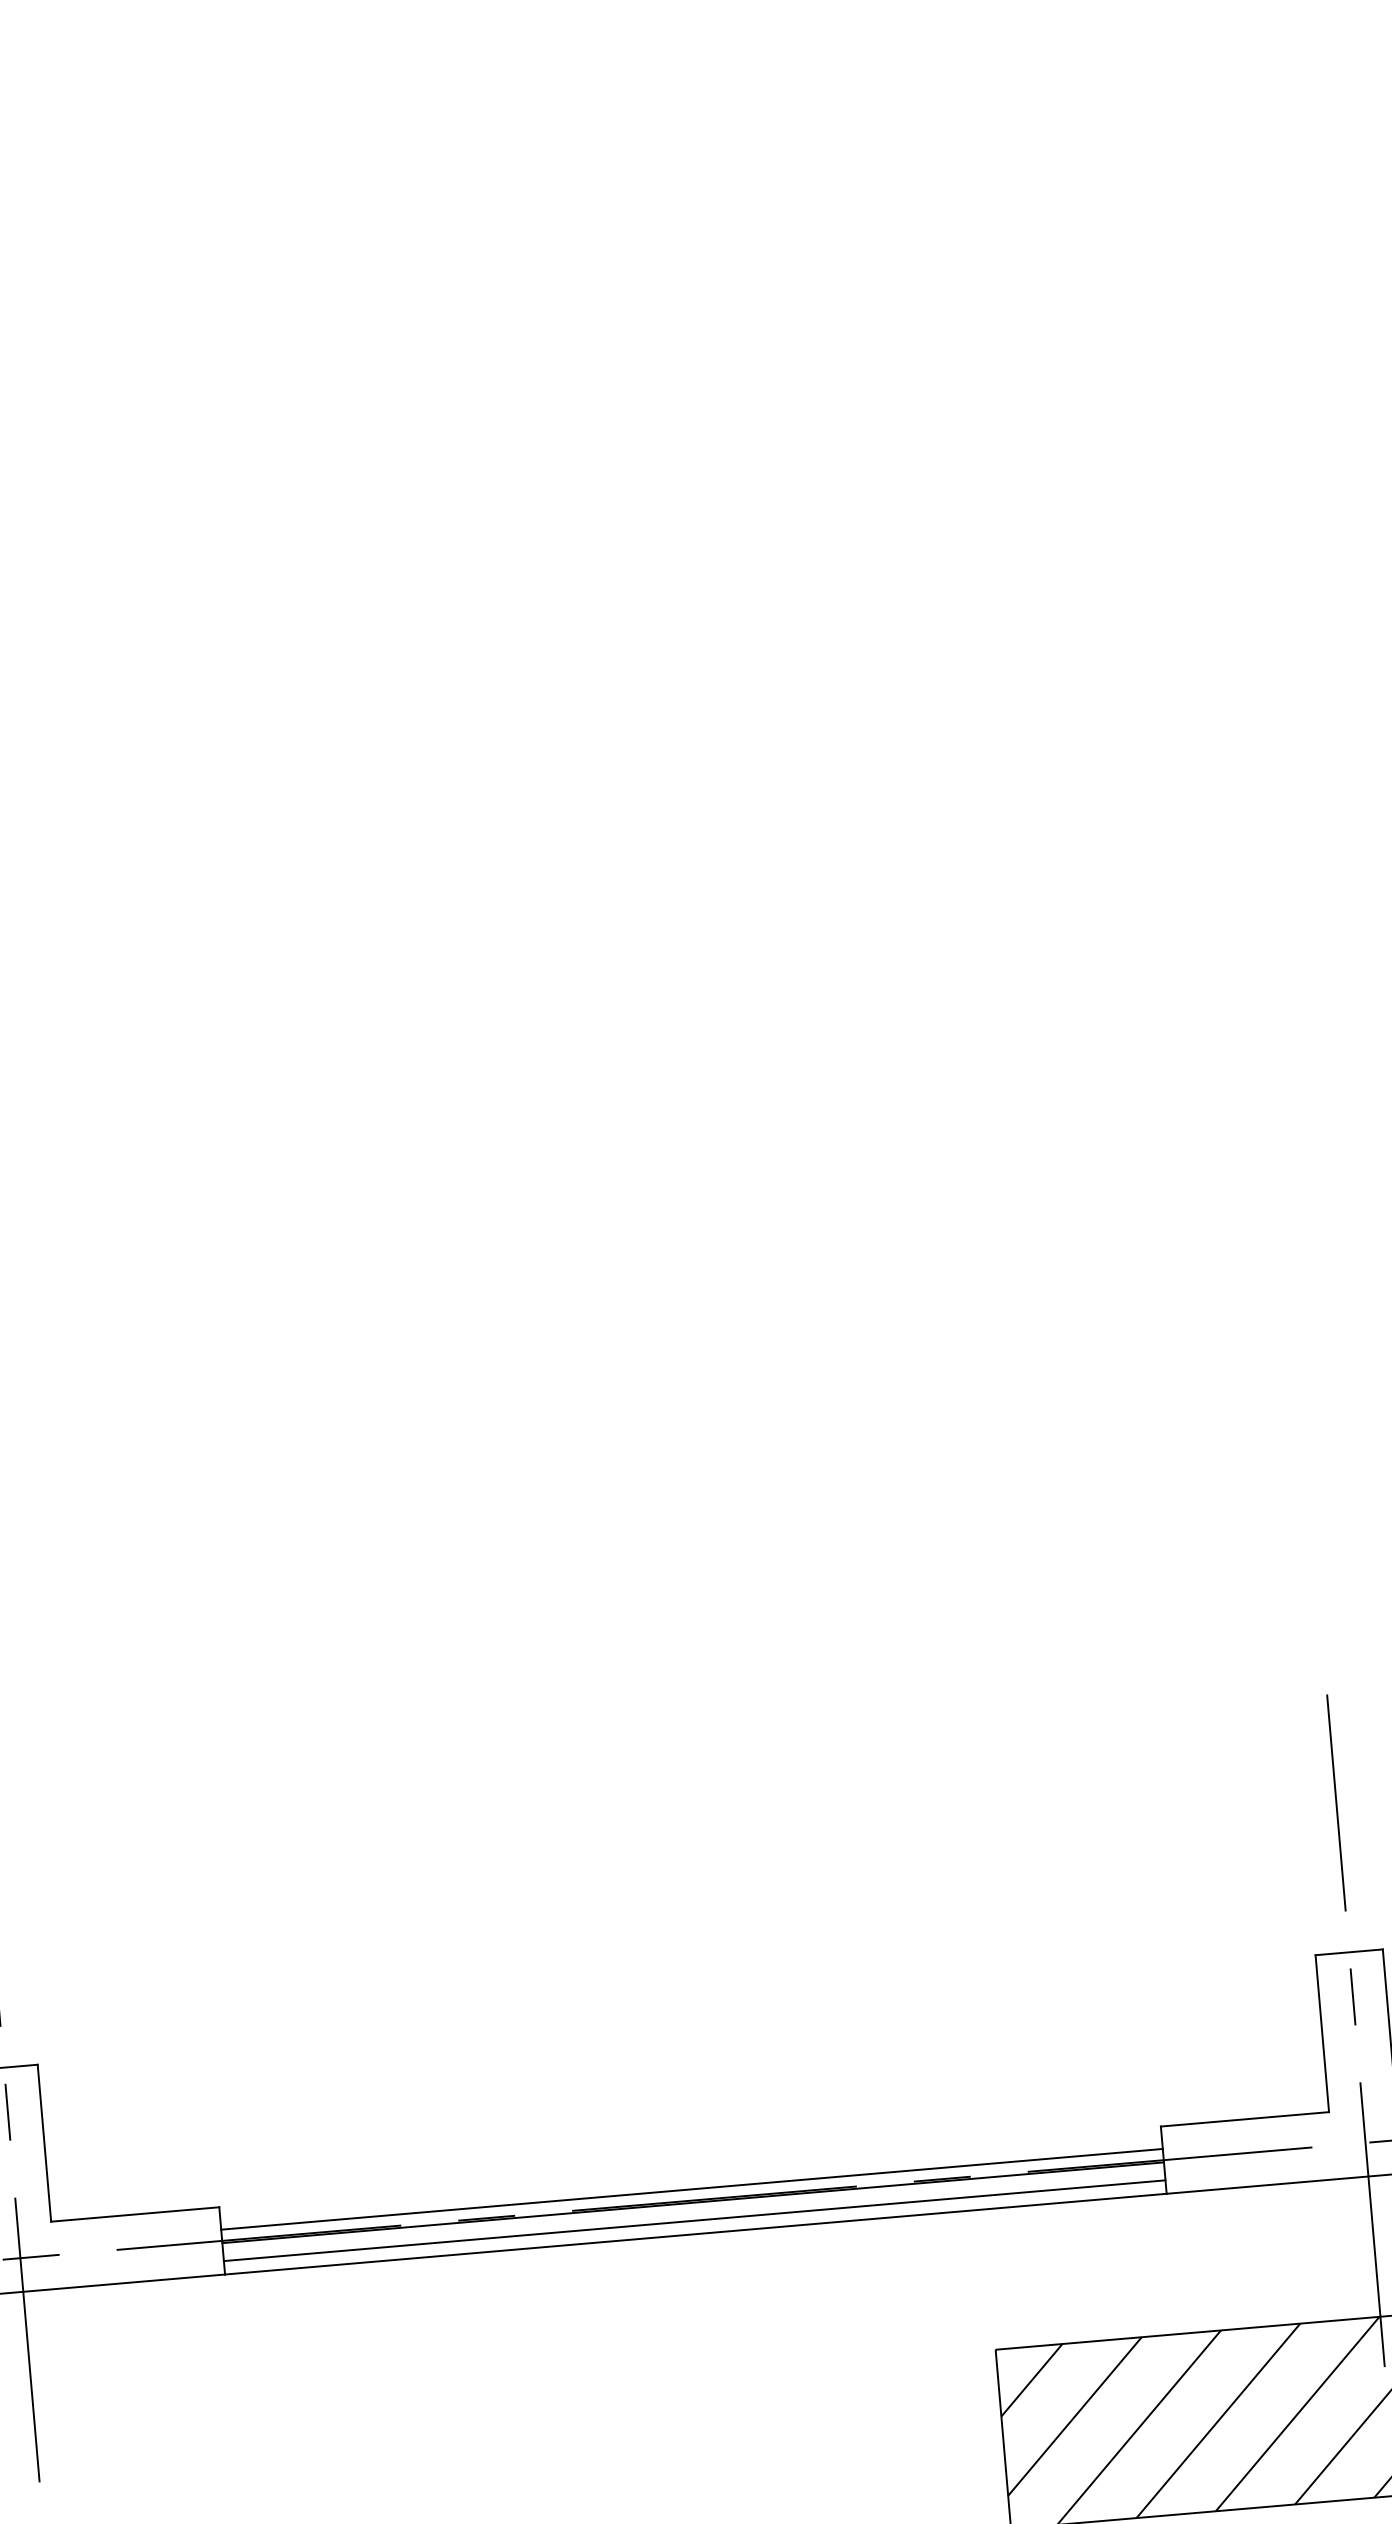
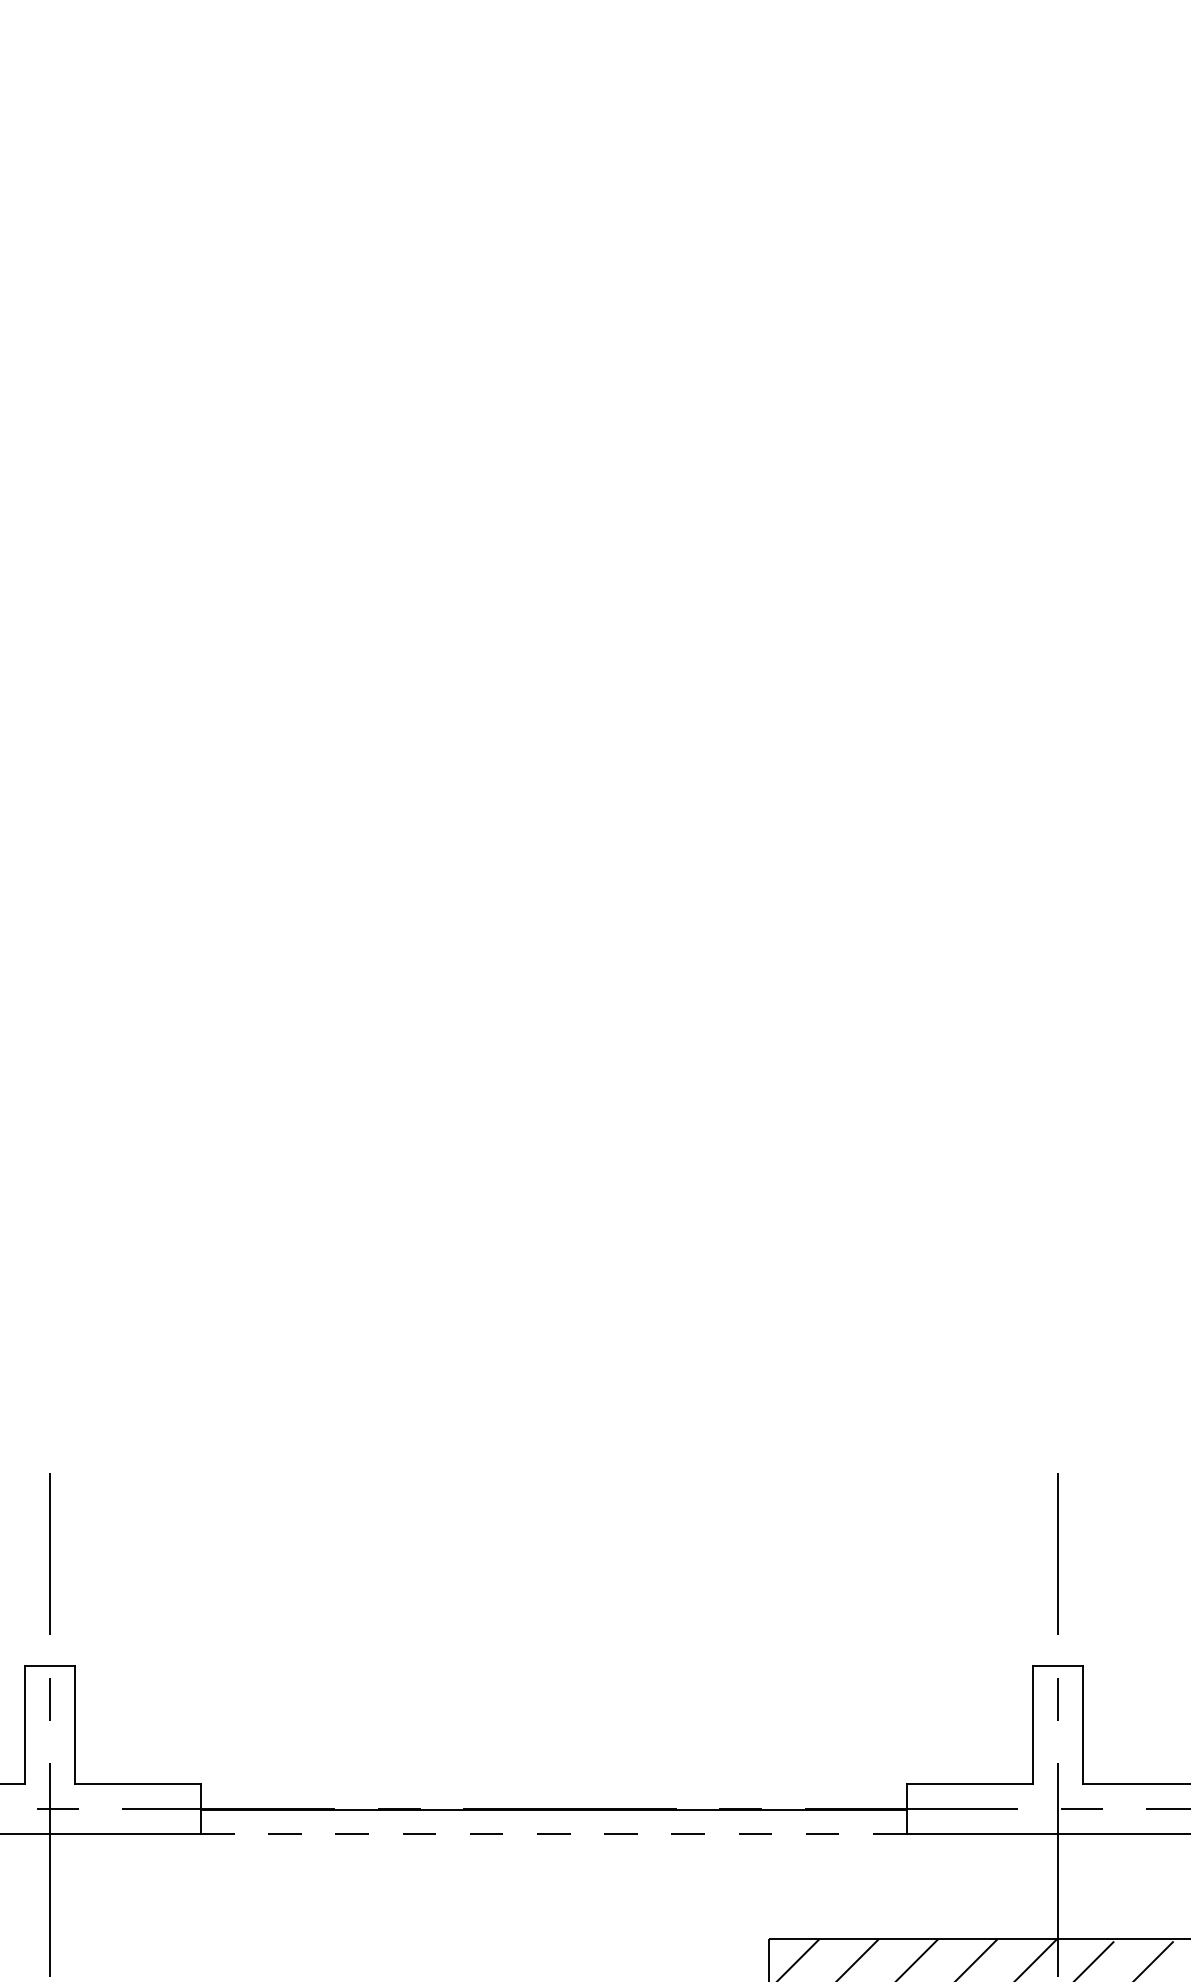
line: (691, 2189) -> (553, 1800), removed
line: (694, 2220) -> (553, 1823), removed
line: (695, 2233) -> (553, 1833), solid -> dashed

